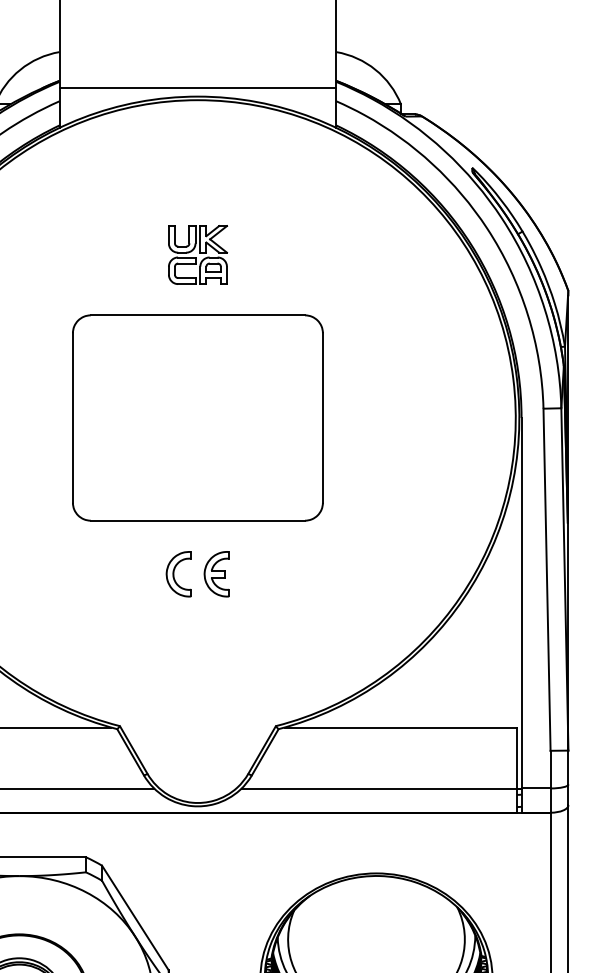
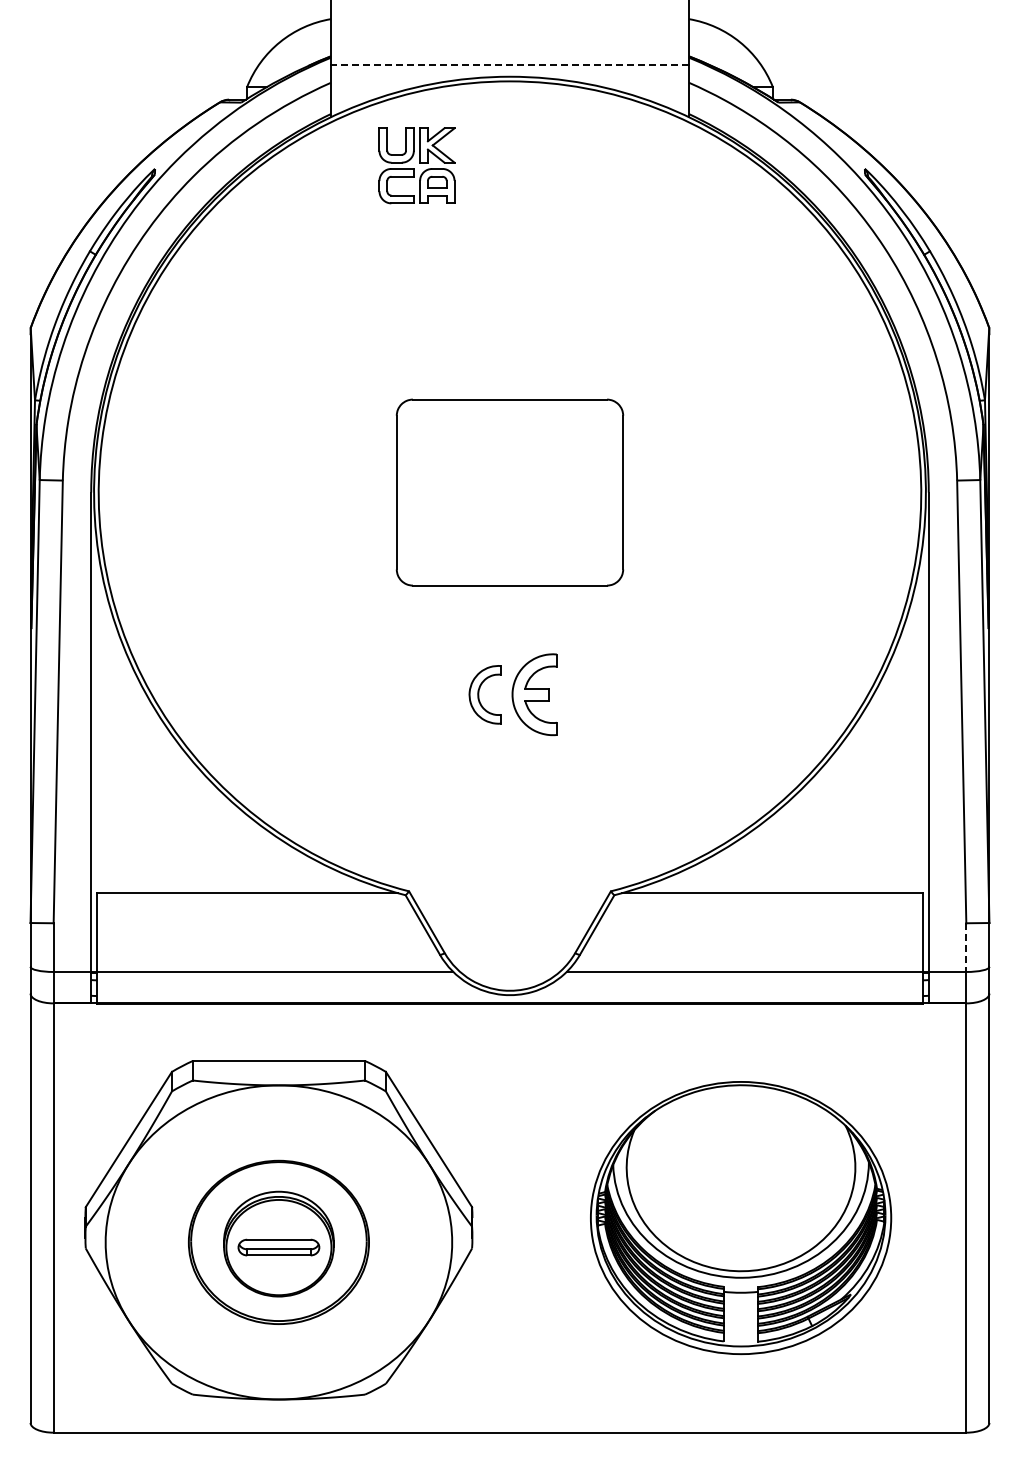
line: (197, 87) -> (509, 65), solid -> dashed
part: (197, 254) -> (416, 165), moved
part: (197, 417) -> (509, 492), size x0.7
part: (216, 574) -> (533, 694), size x1.4
line: (550, 770) -> (966, 948), solid -> dashed

